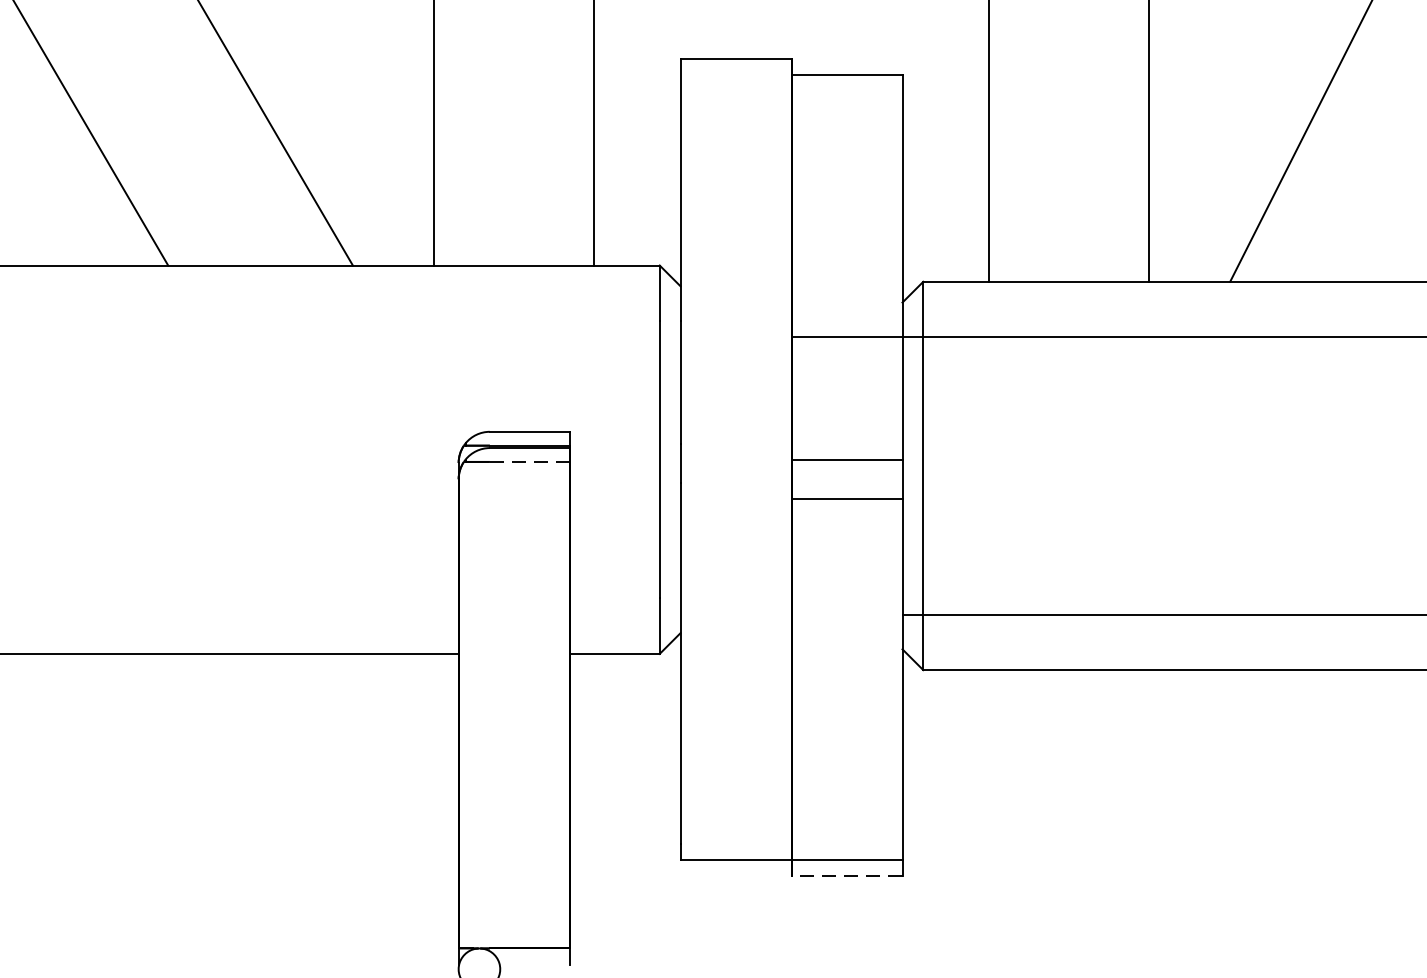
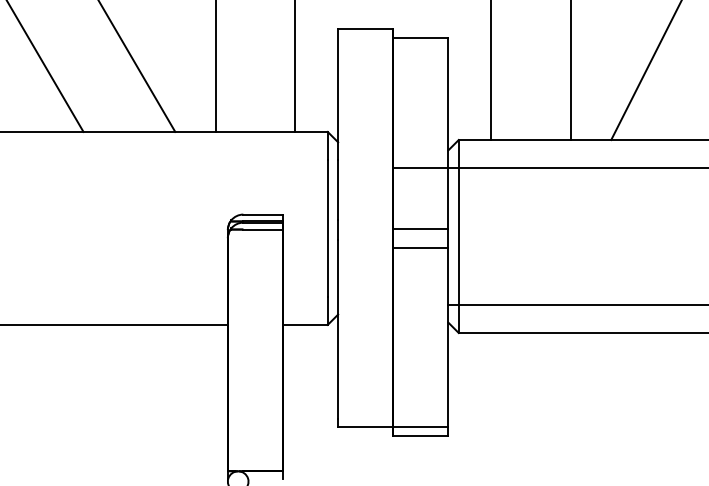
line: (530, 461) -> (263, 229), dashed -> solid
line: (846, 876) -> (420, 435), dashed -> solid

